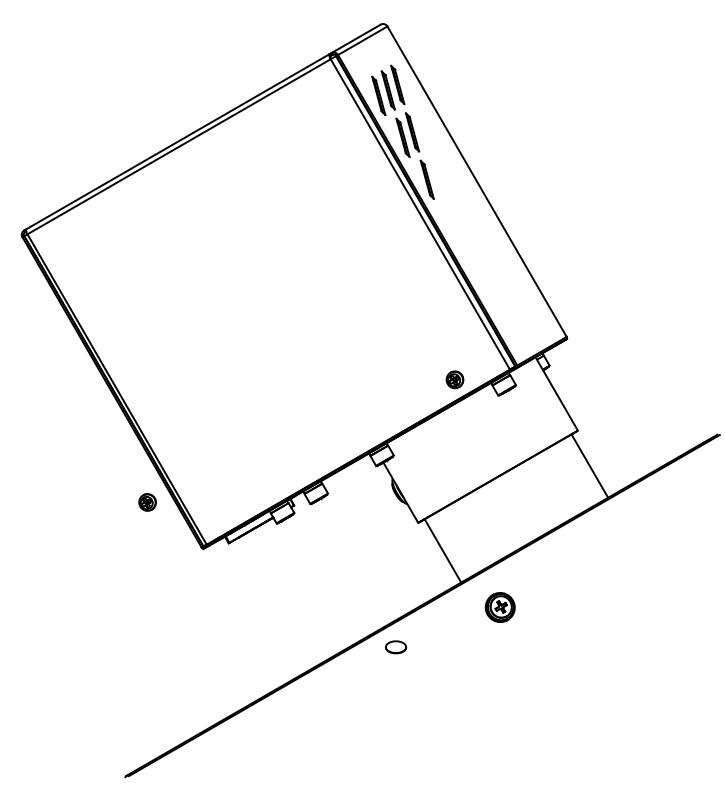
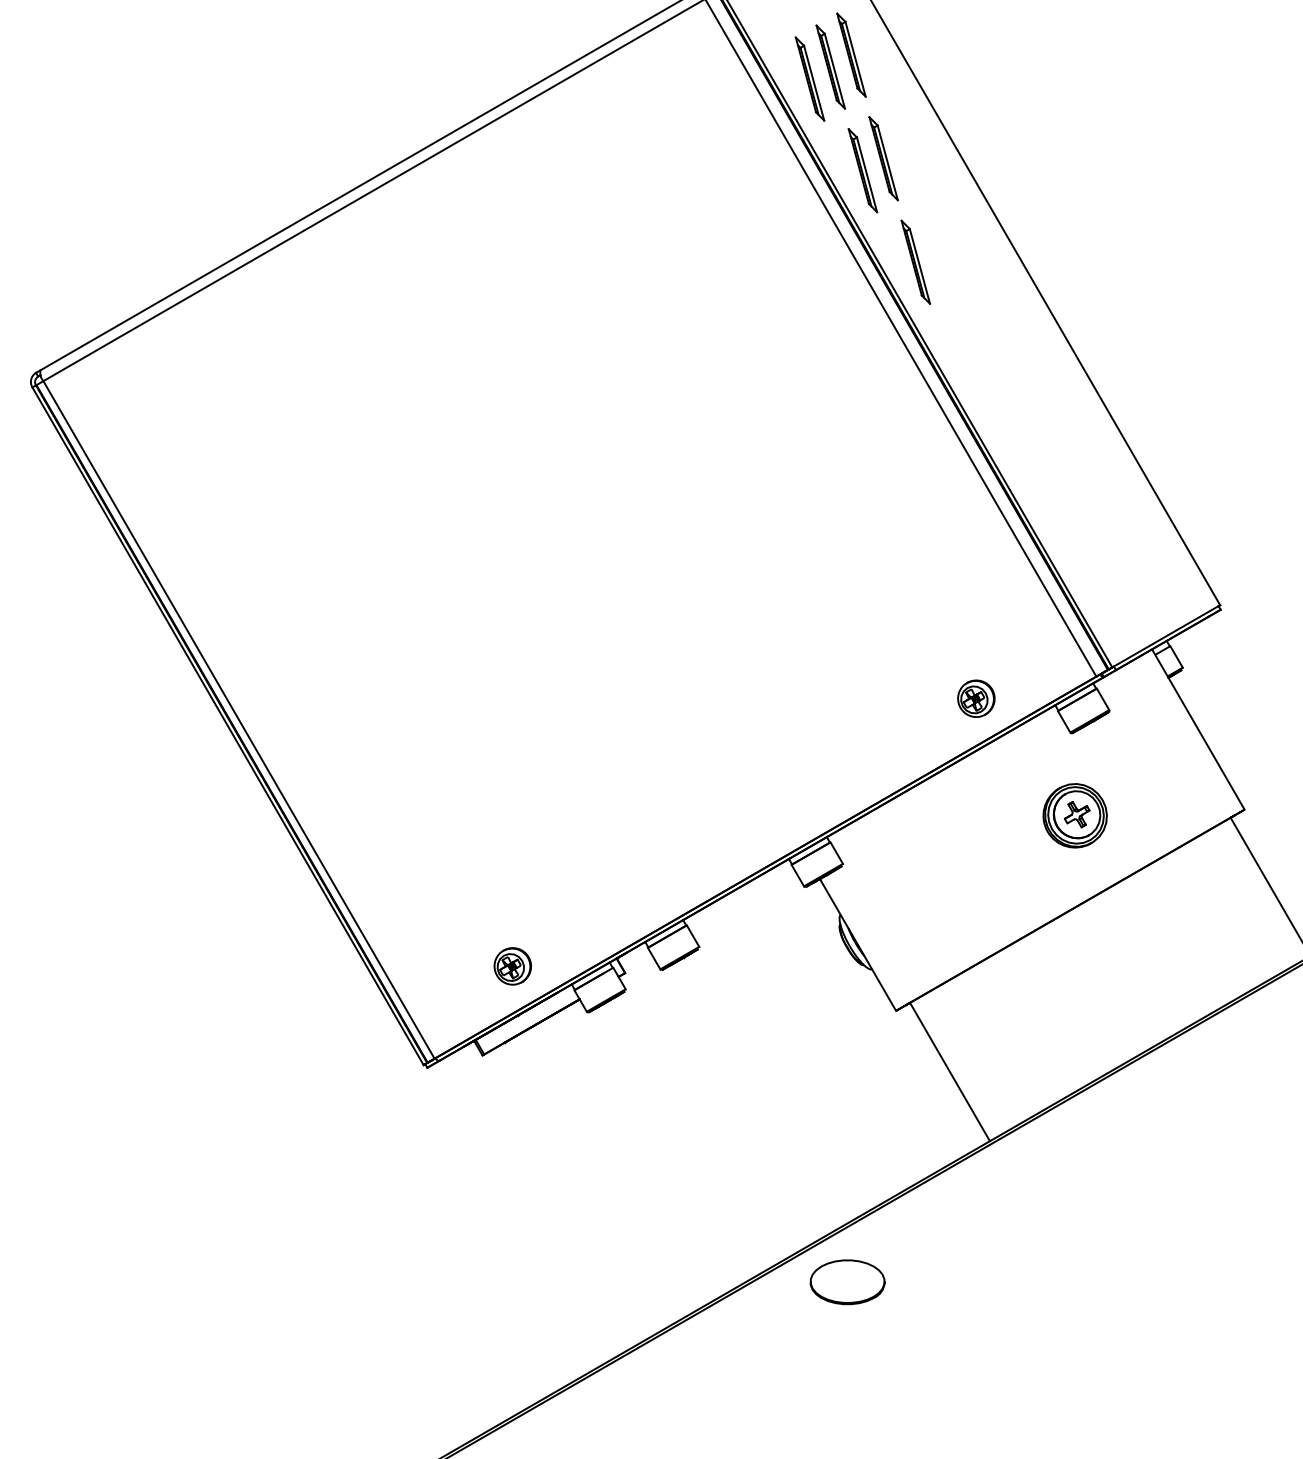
part: (147, 502) -> (512, 966), moved
part: (499, 607) -> (1073, 815), moved
part: (395, 647) -> (846, 1282), size x1.67

